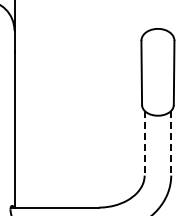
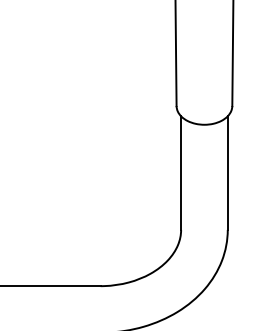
line: (144, 143) -> (180, 173), dashed -> solid
line: (171, 143) -> (228, 173), dashed -> solid

